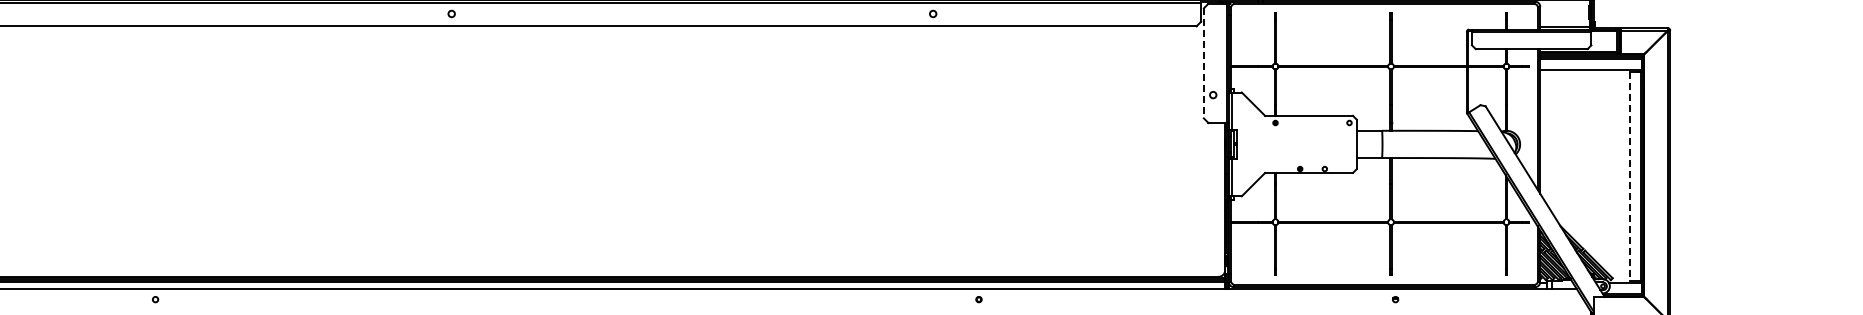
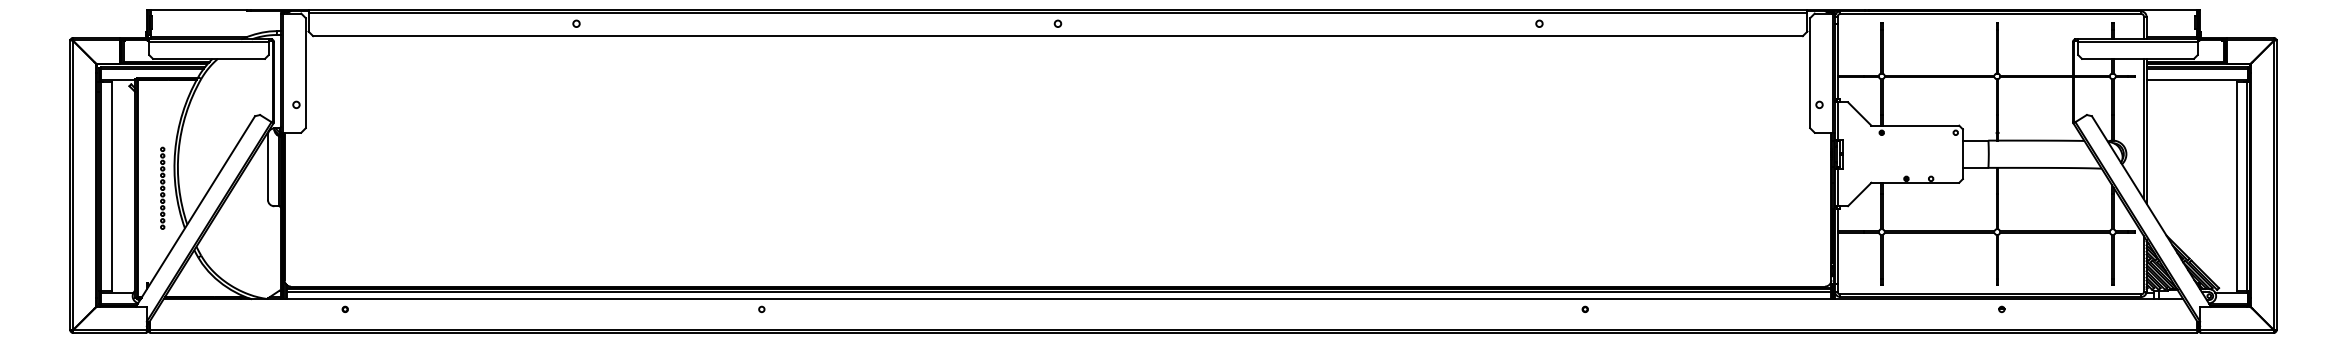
line: (1204, 63) -> (1810, 73), dashed -> solid
line: (1630, 176) -> (2236, 186), dashed -> solid

